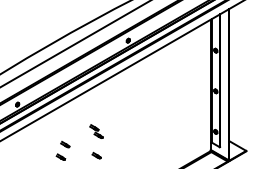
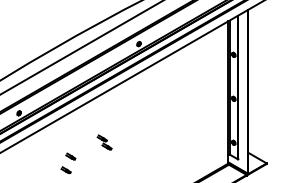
part: (96, 155) -> (104, 168), removed

